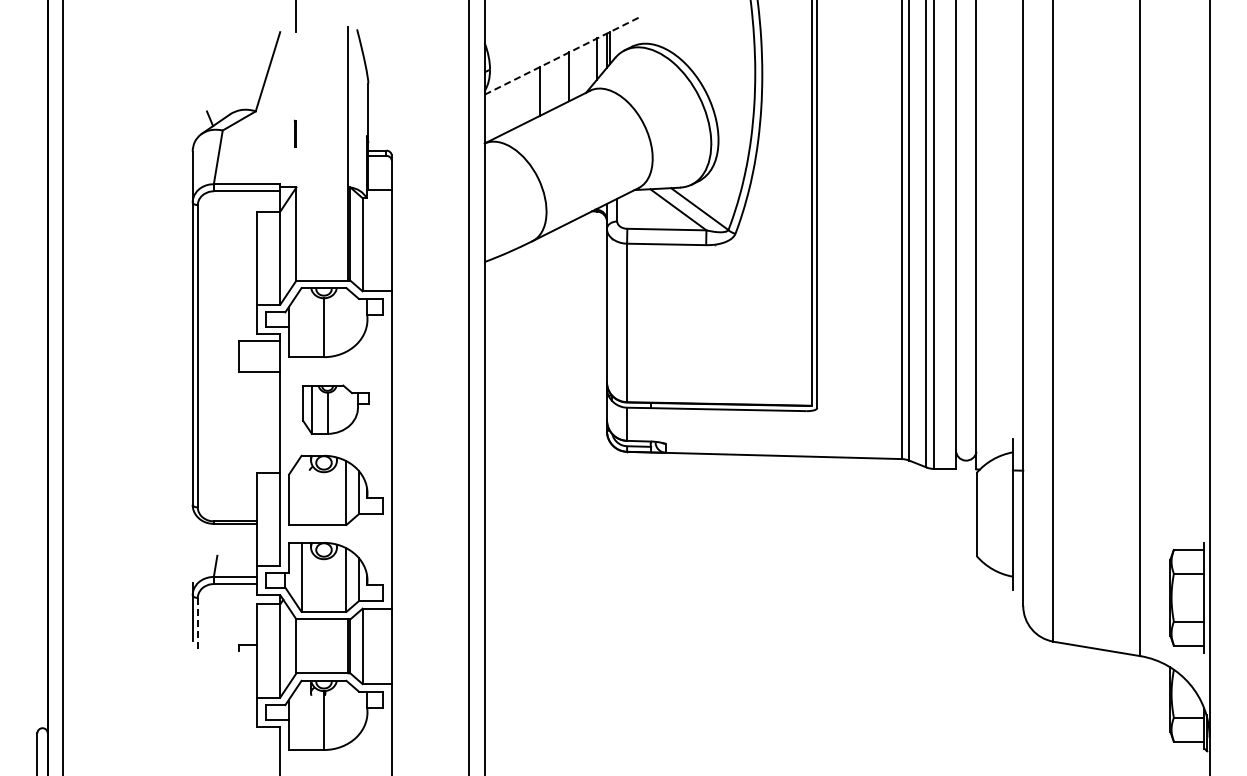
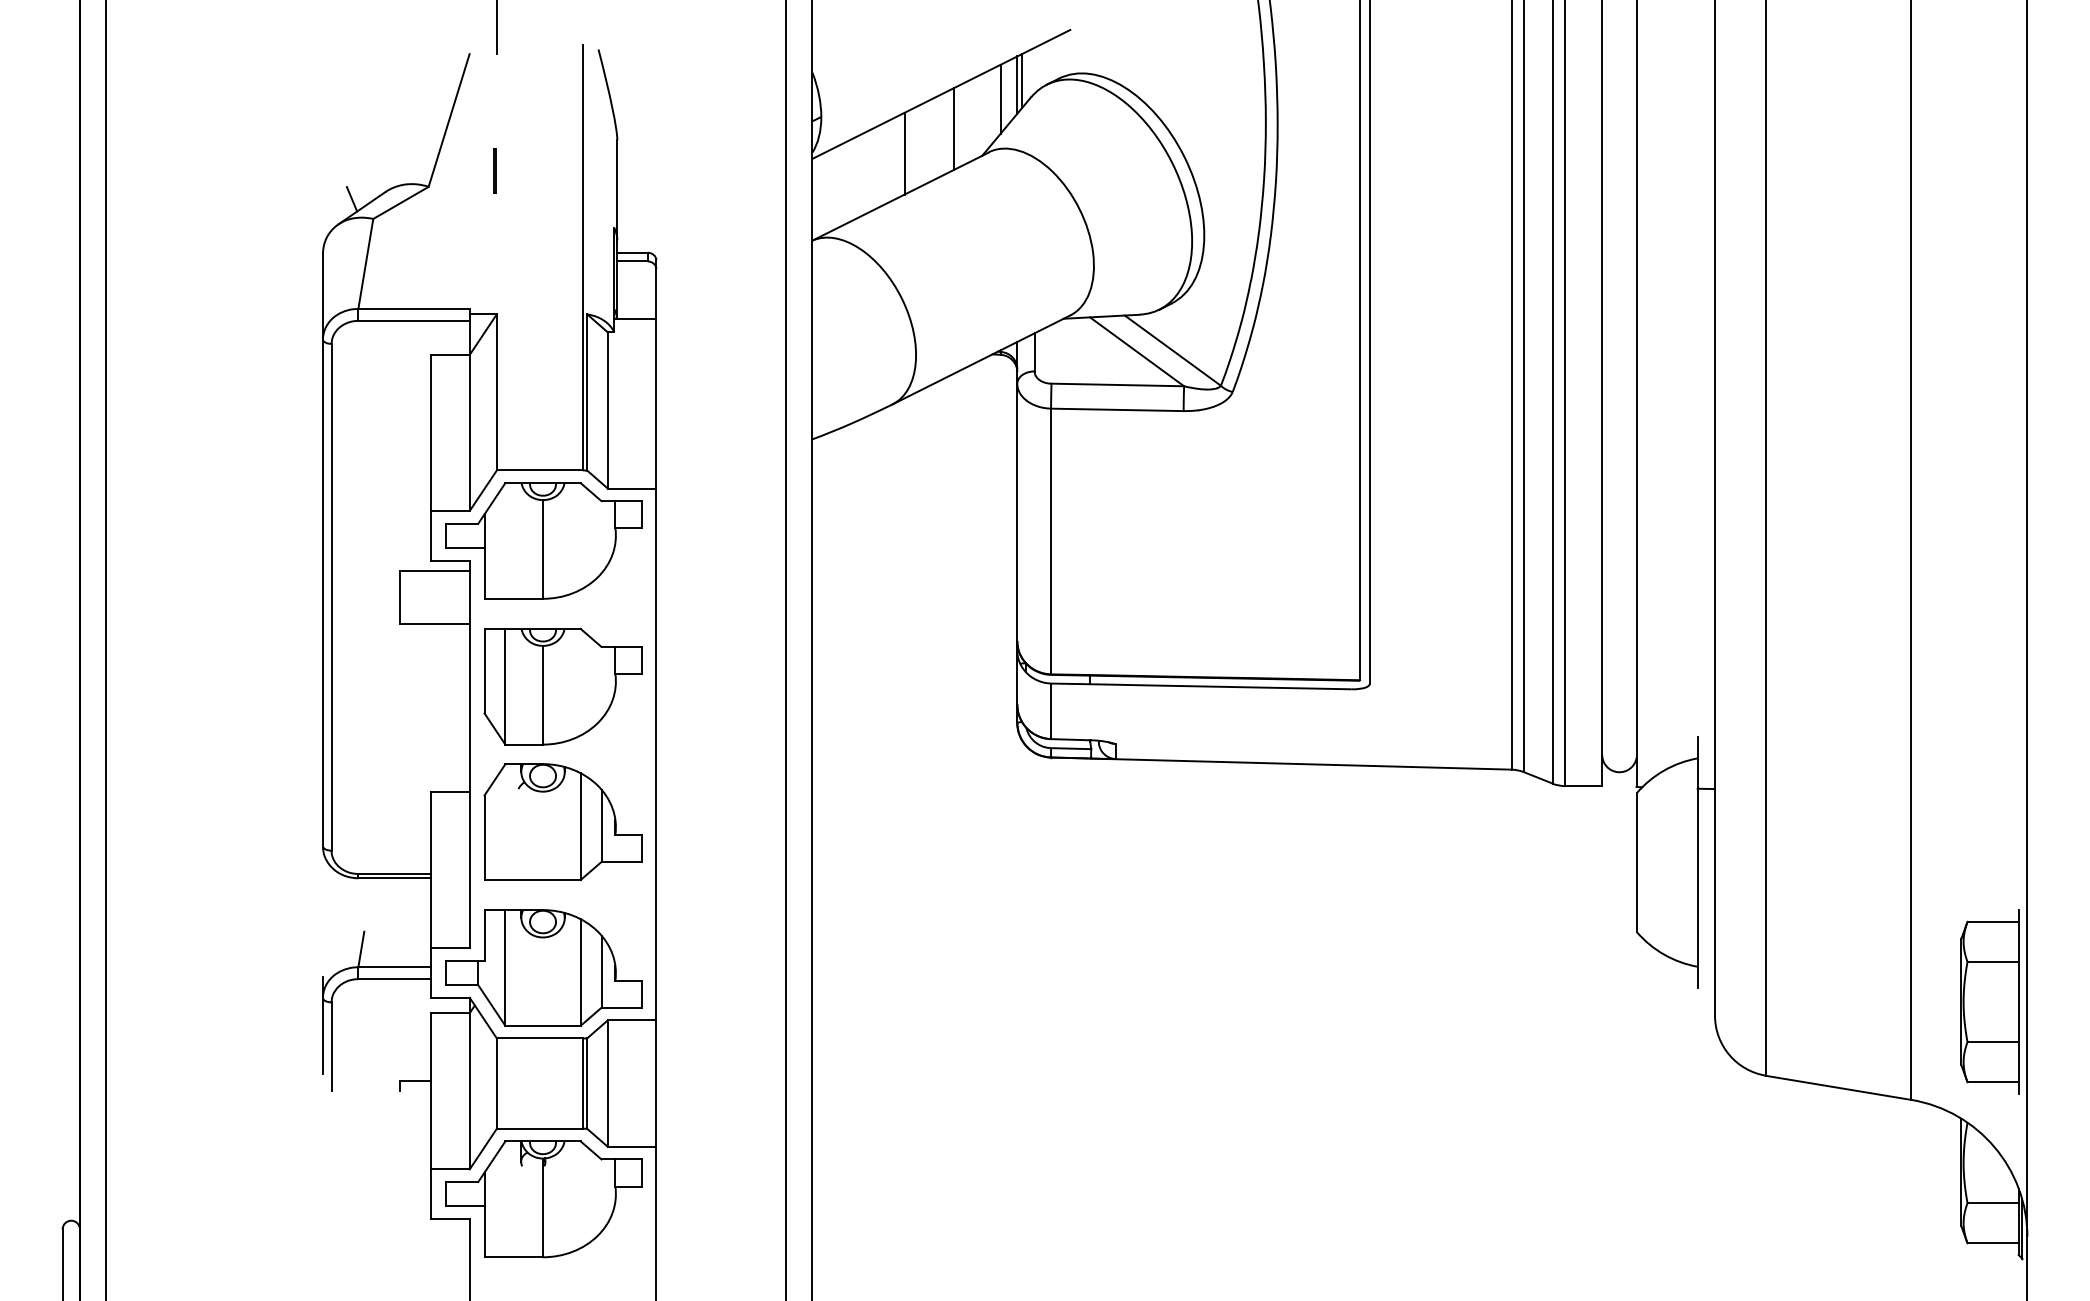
line: (561, 56) -> (941, 94), dashed -> solid
line: (294, 133) -> (493, 170), moved
part: (335, 409) -> (562, 686), size x1.43
line: (197, 624) -> (330, 1046), dashed -> solid

